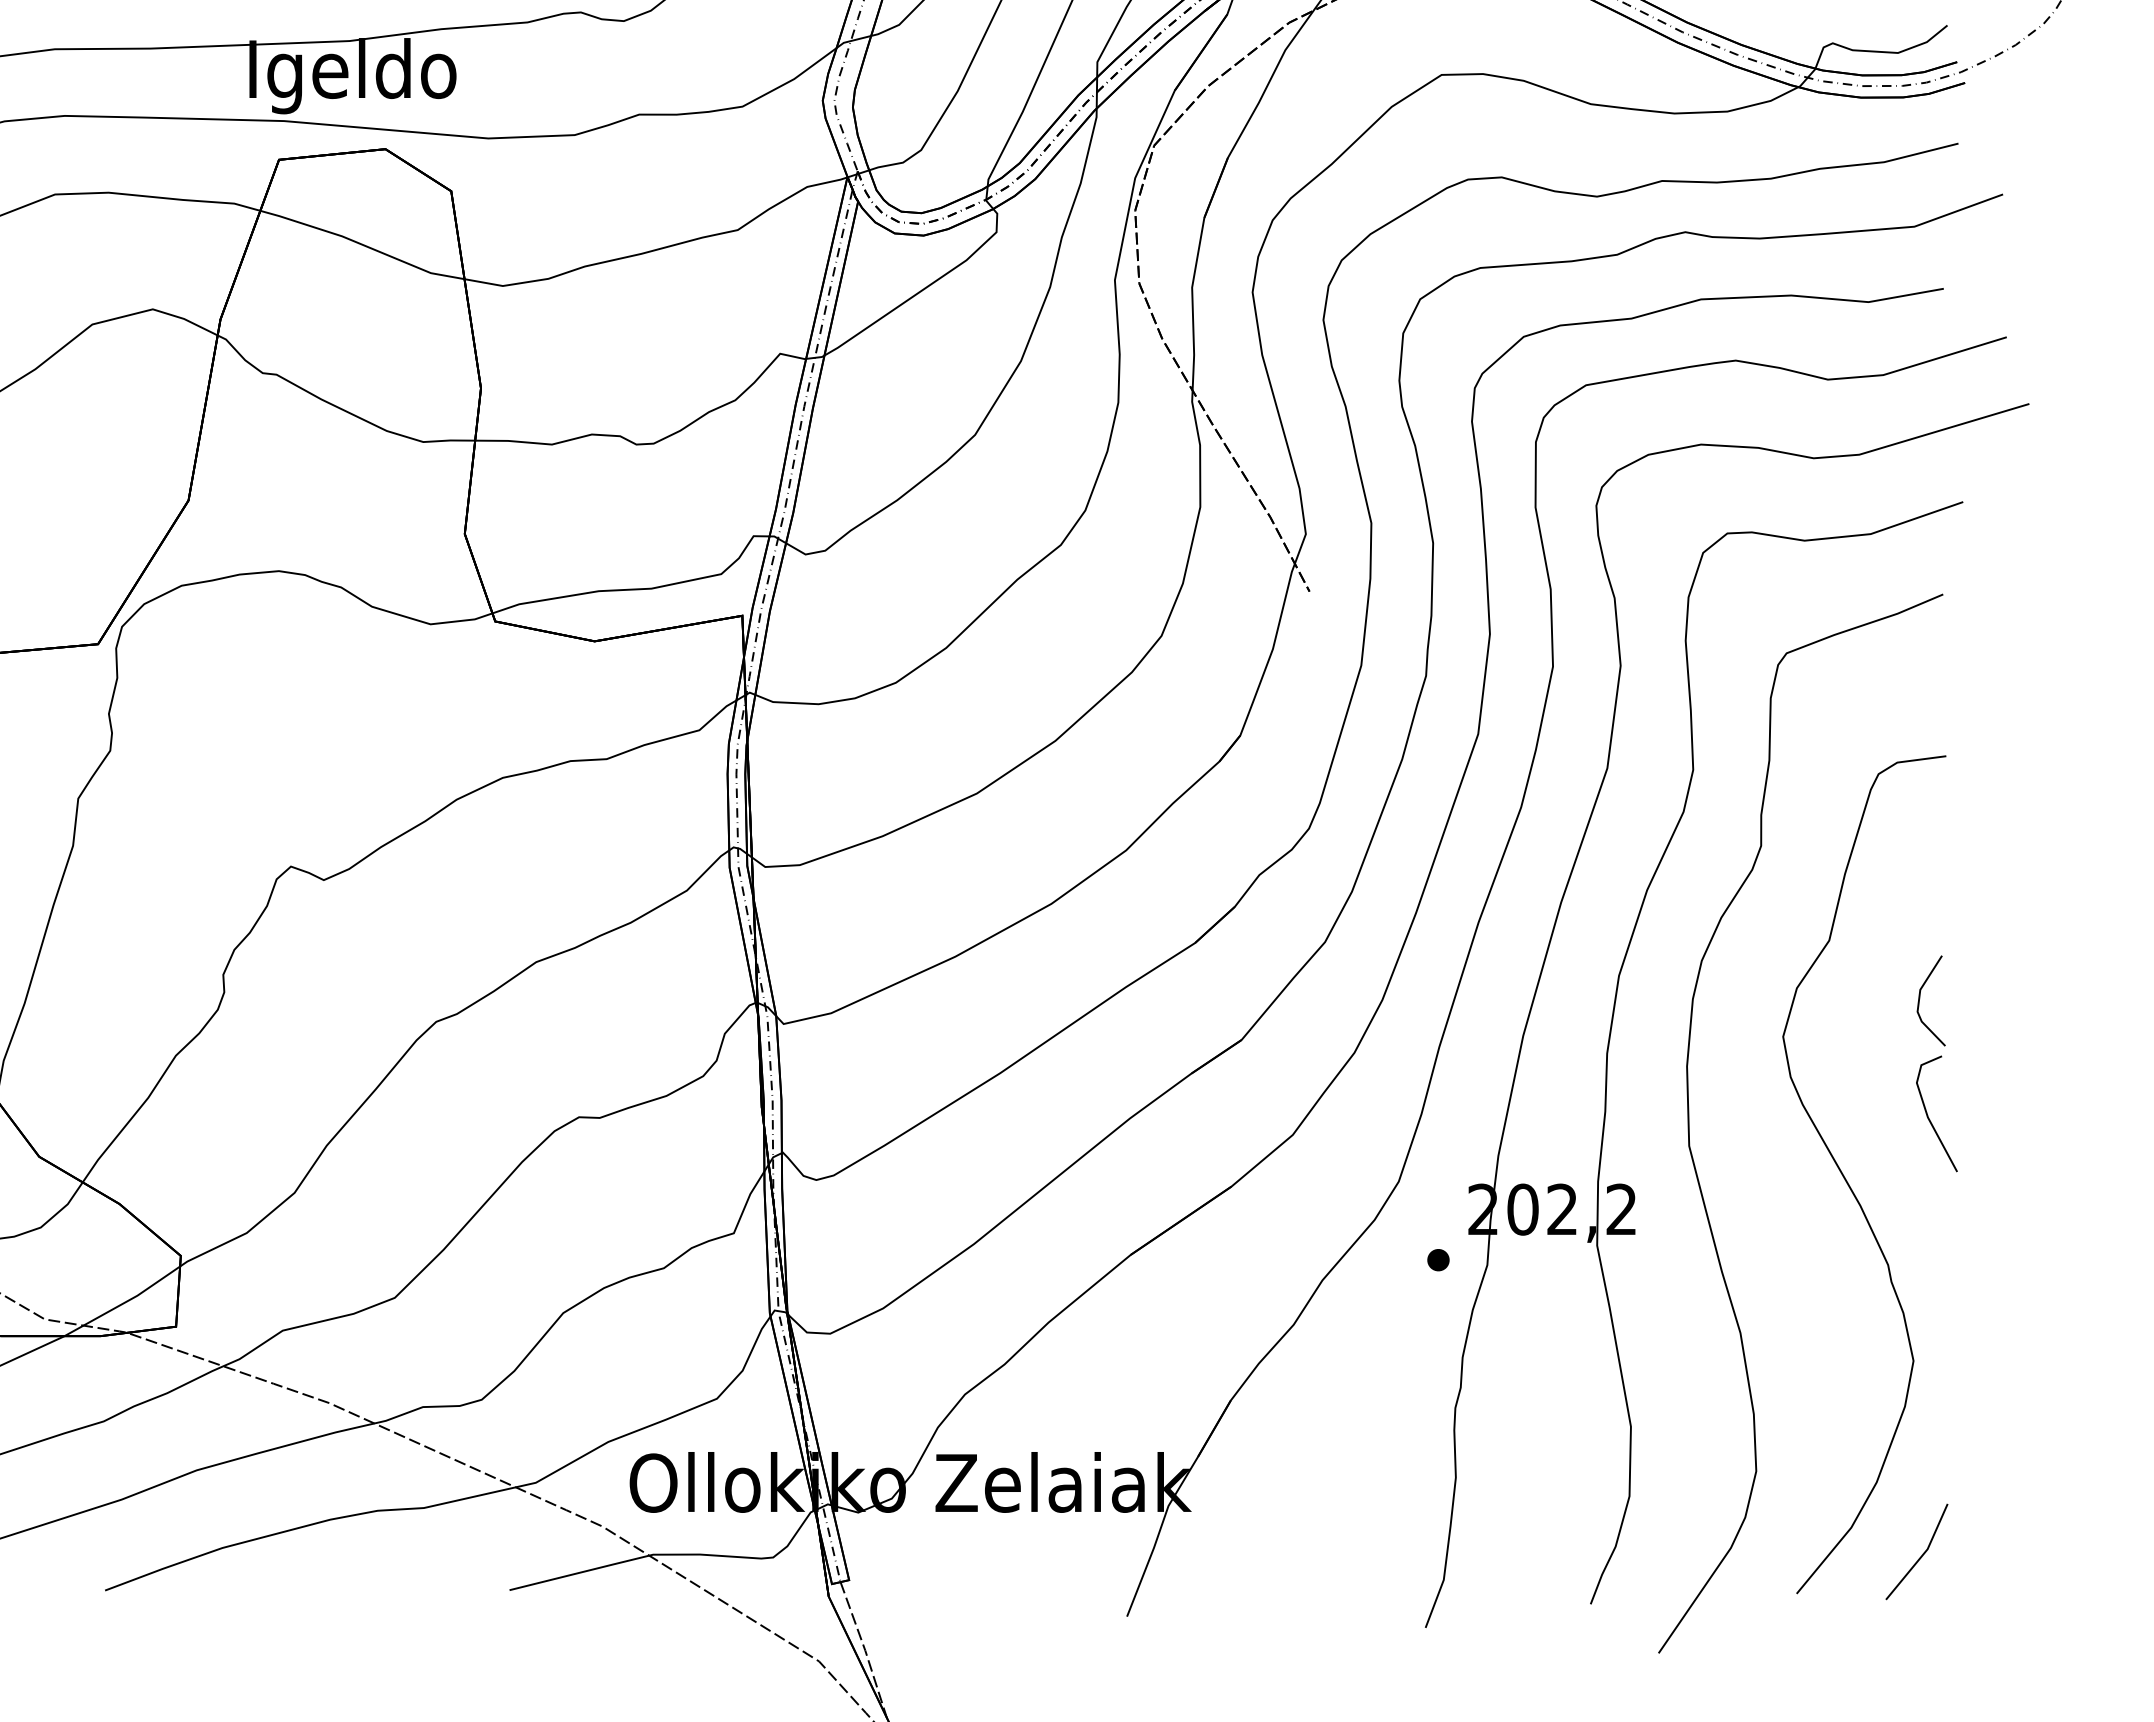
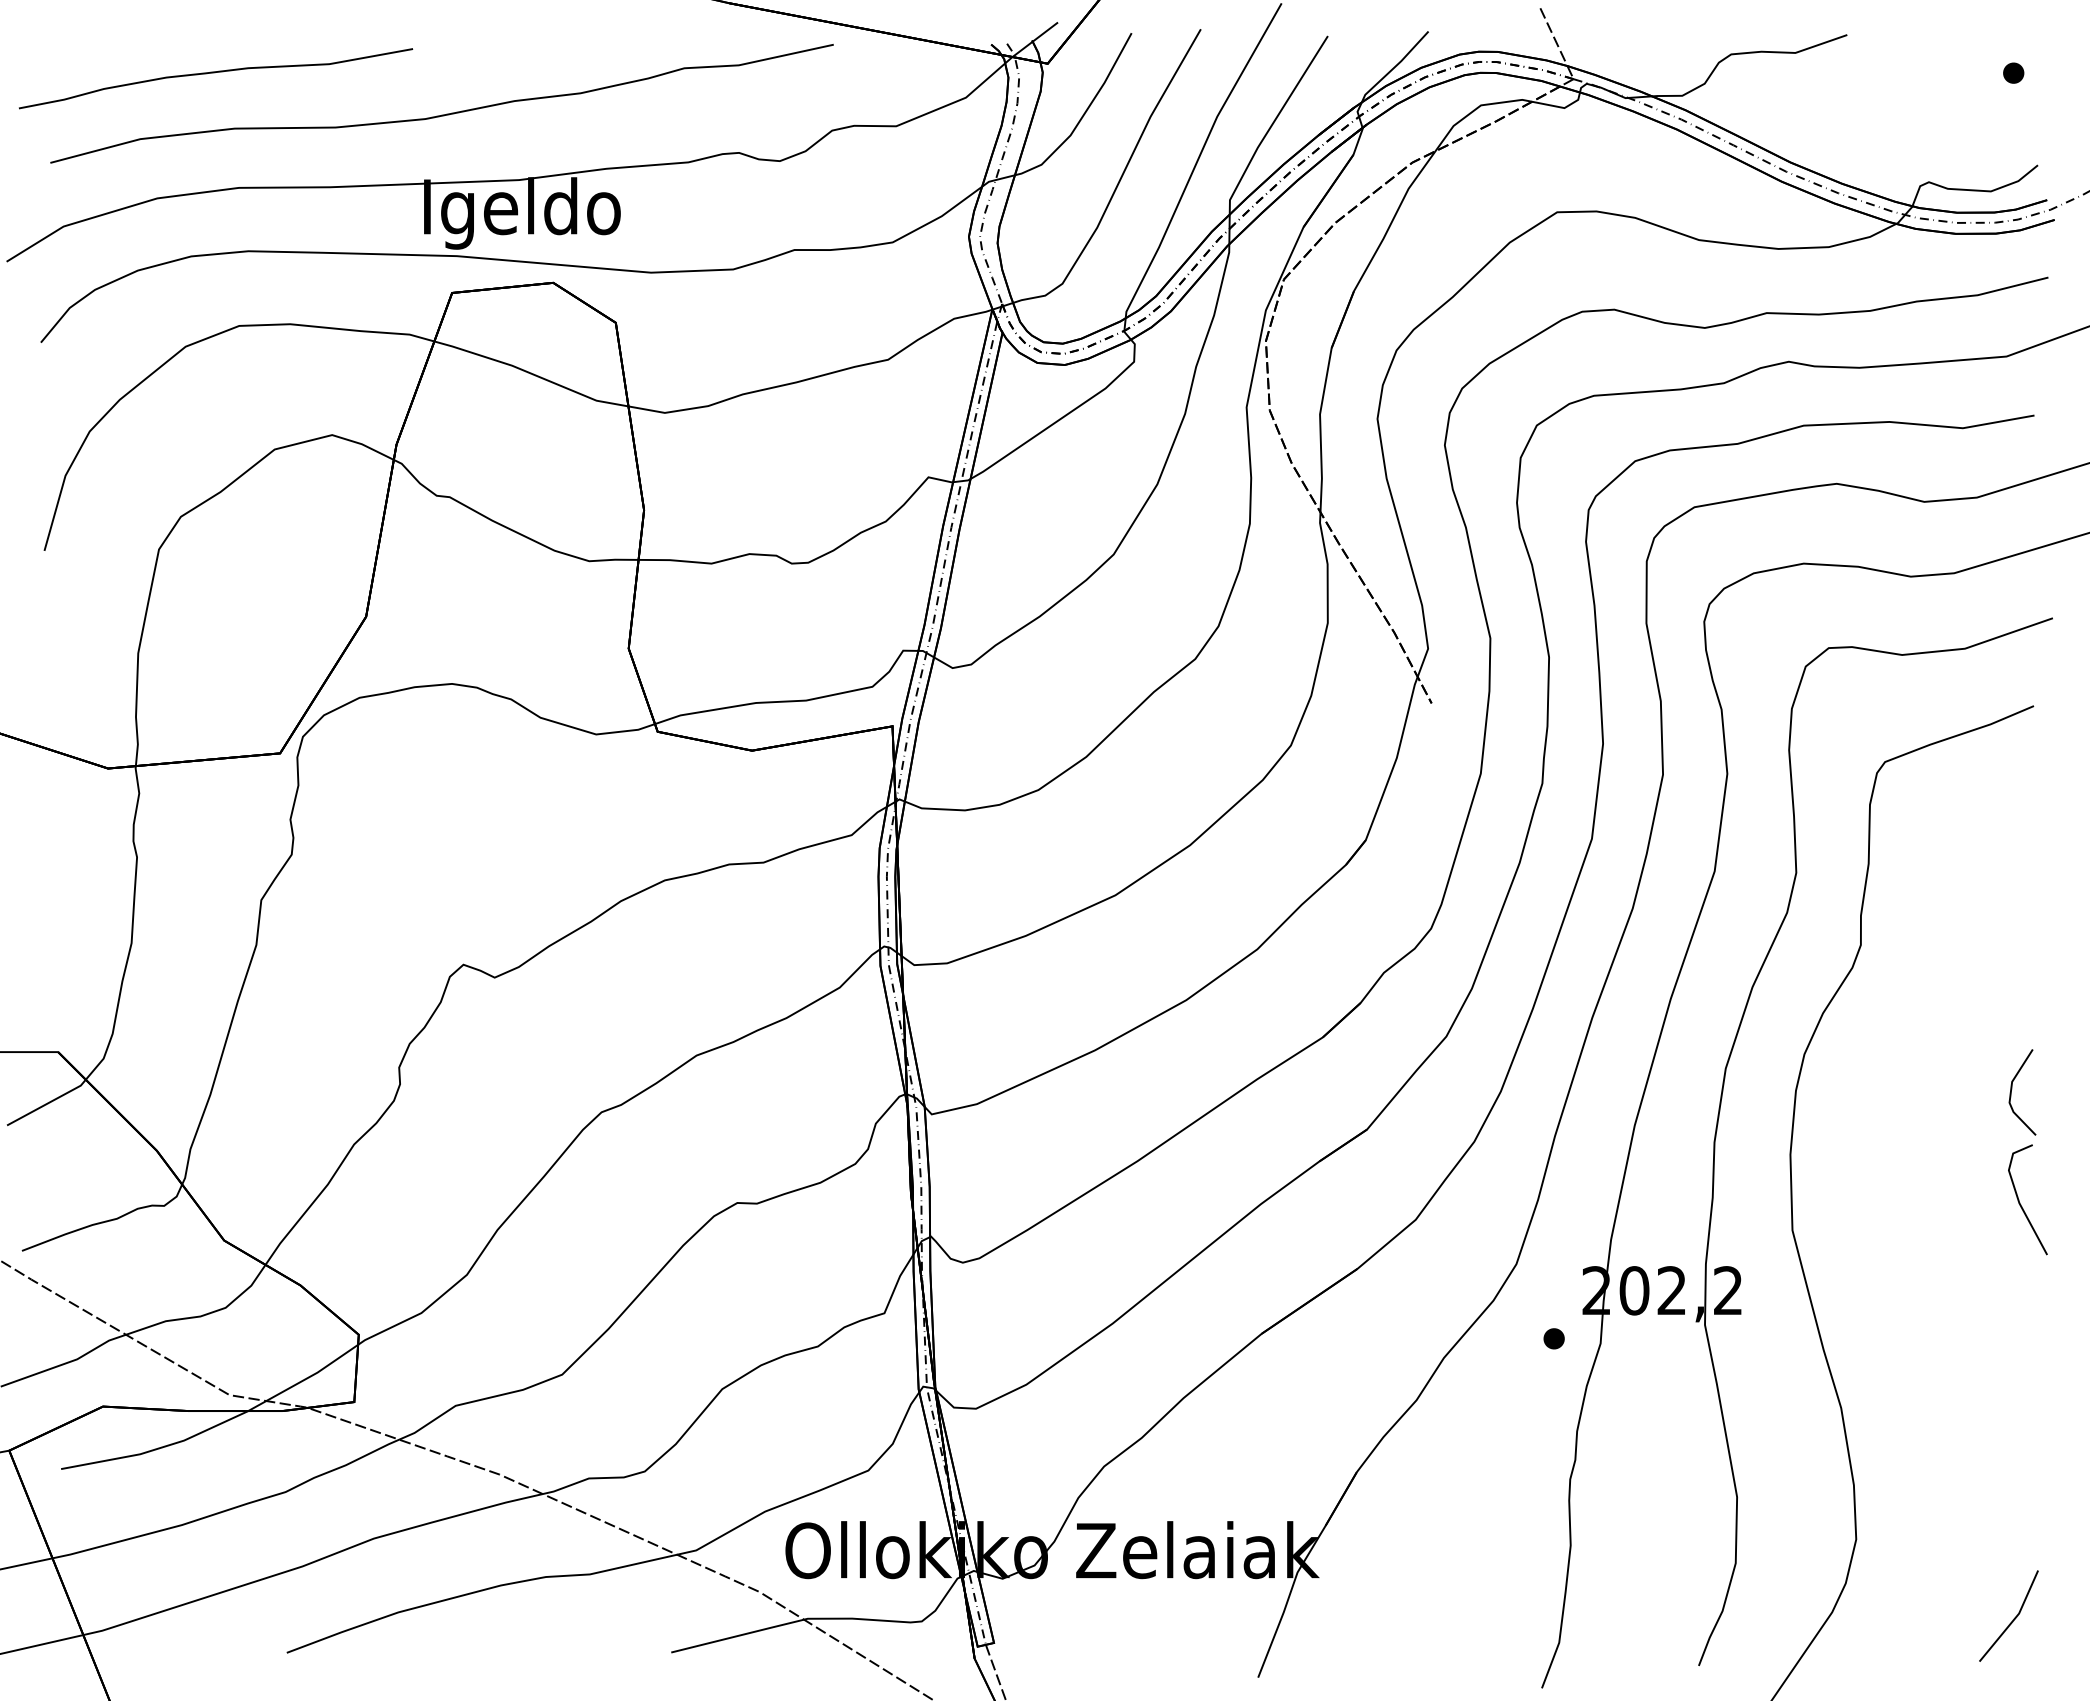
curve: (1850, 1185) -> (1945, 1267), removed

